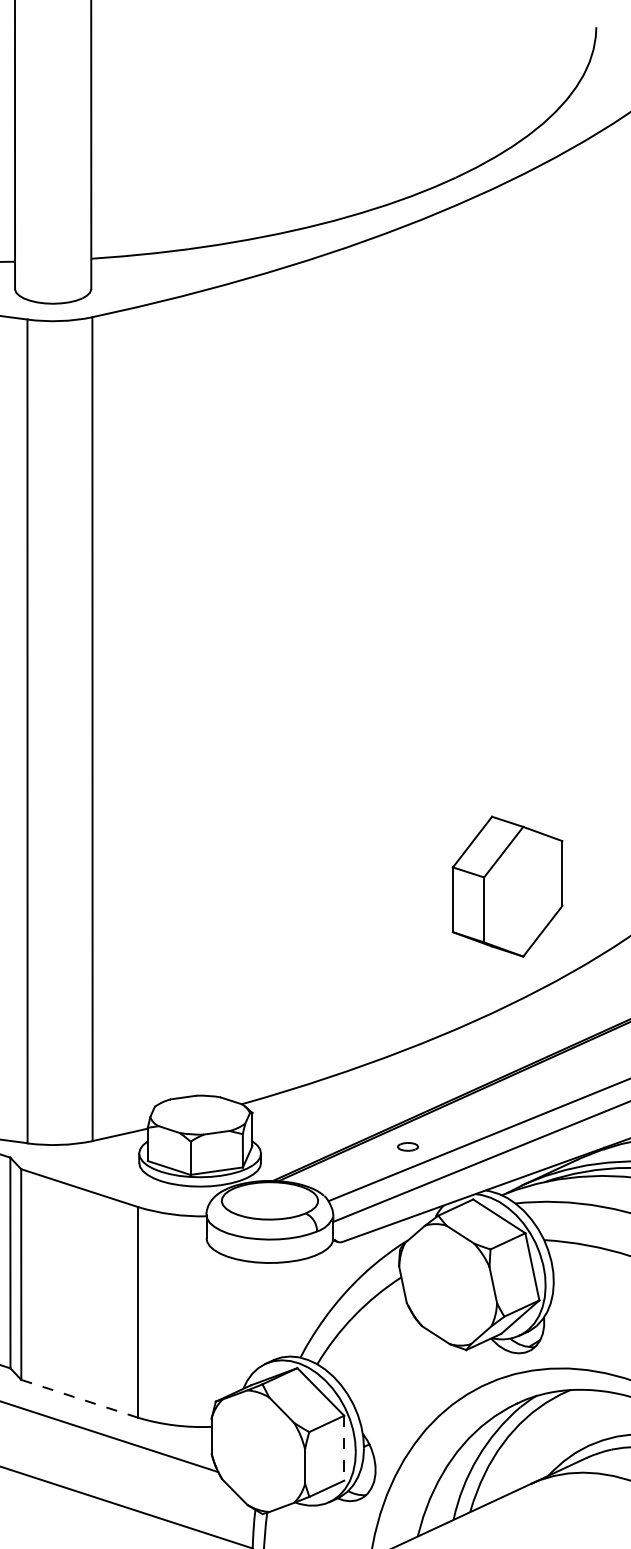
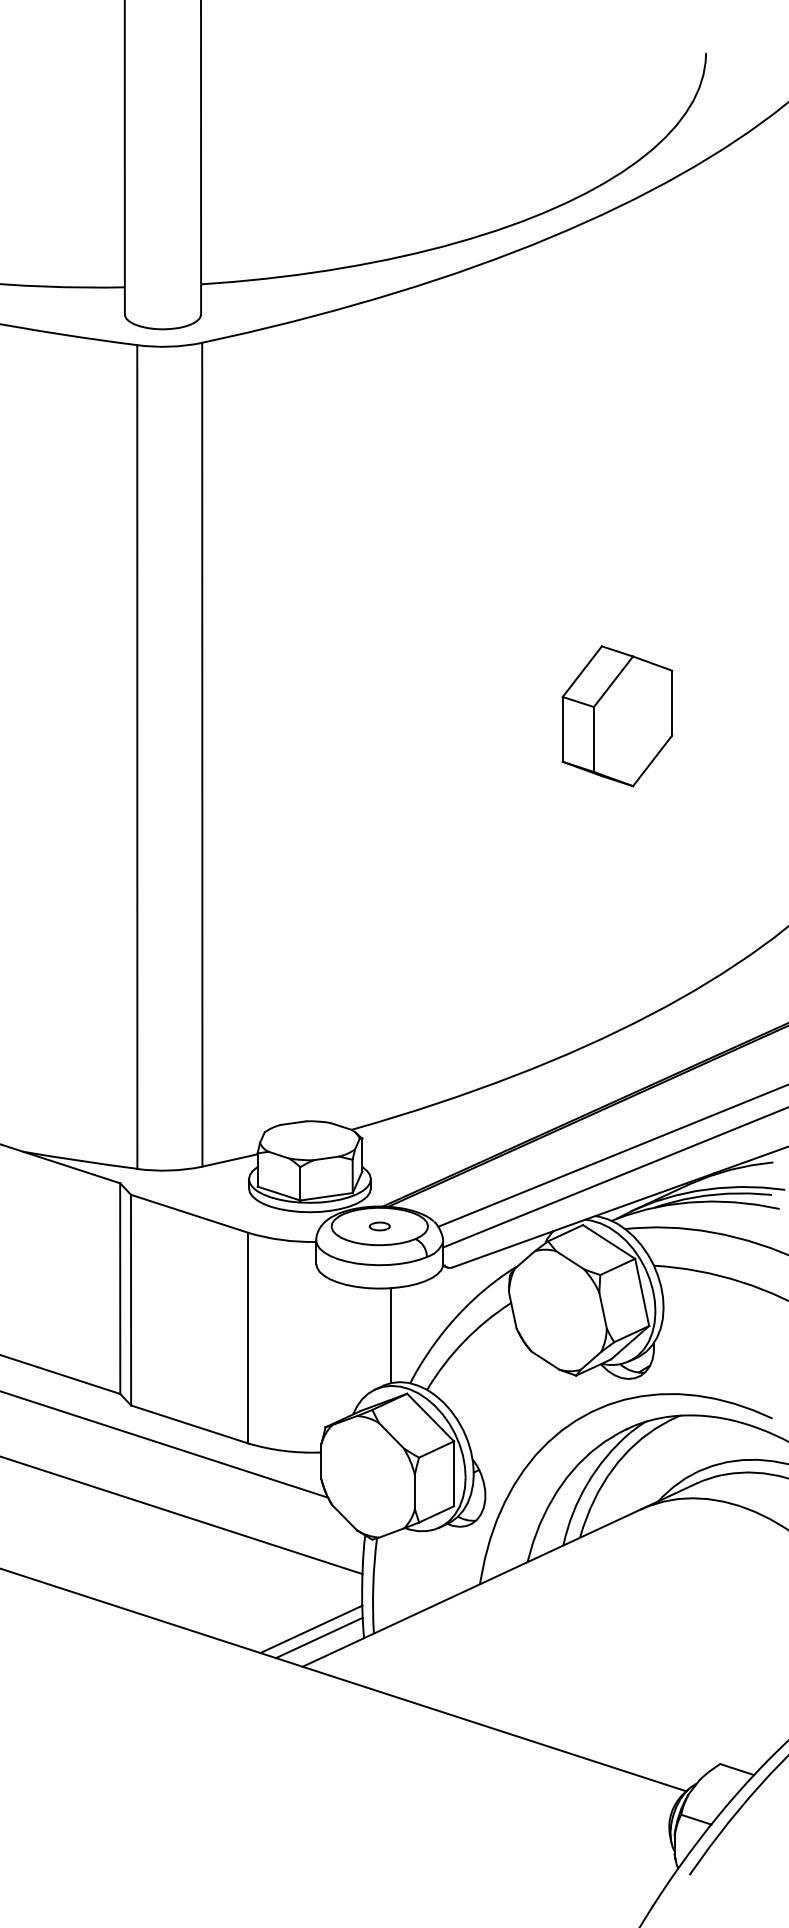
part: (507, 886) -> (617, 716), moved
part: (407, 1146) -> (379, 1226), moved
line: (281, 1309) -> (391, 1335), added
line: (80, 1398) -> (190, 1424), dashed -> solid
line: (344, 1448) -> (454, 1474), dashed -> solid

